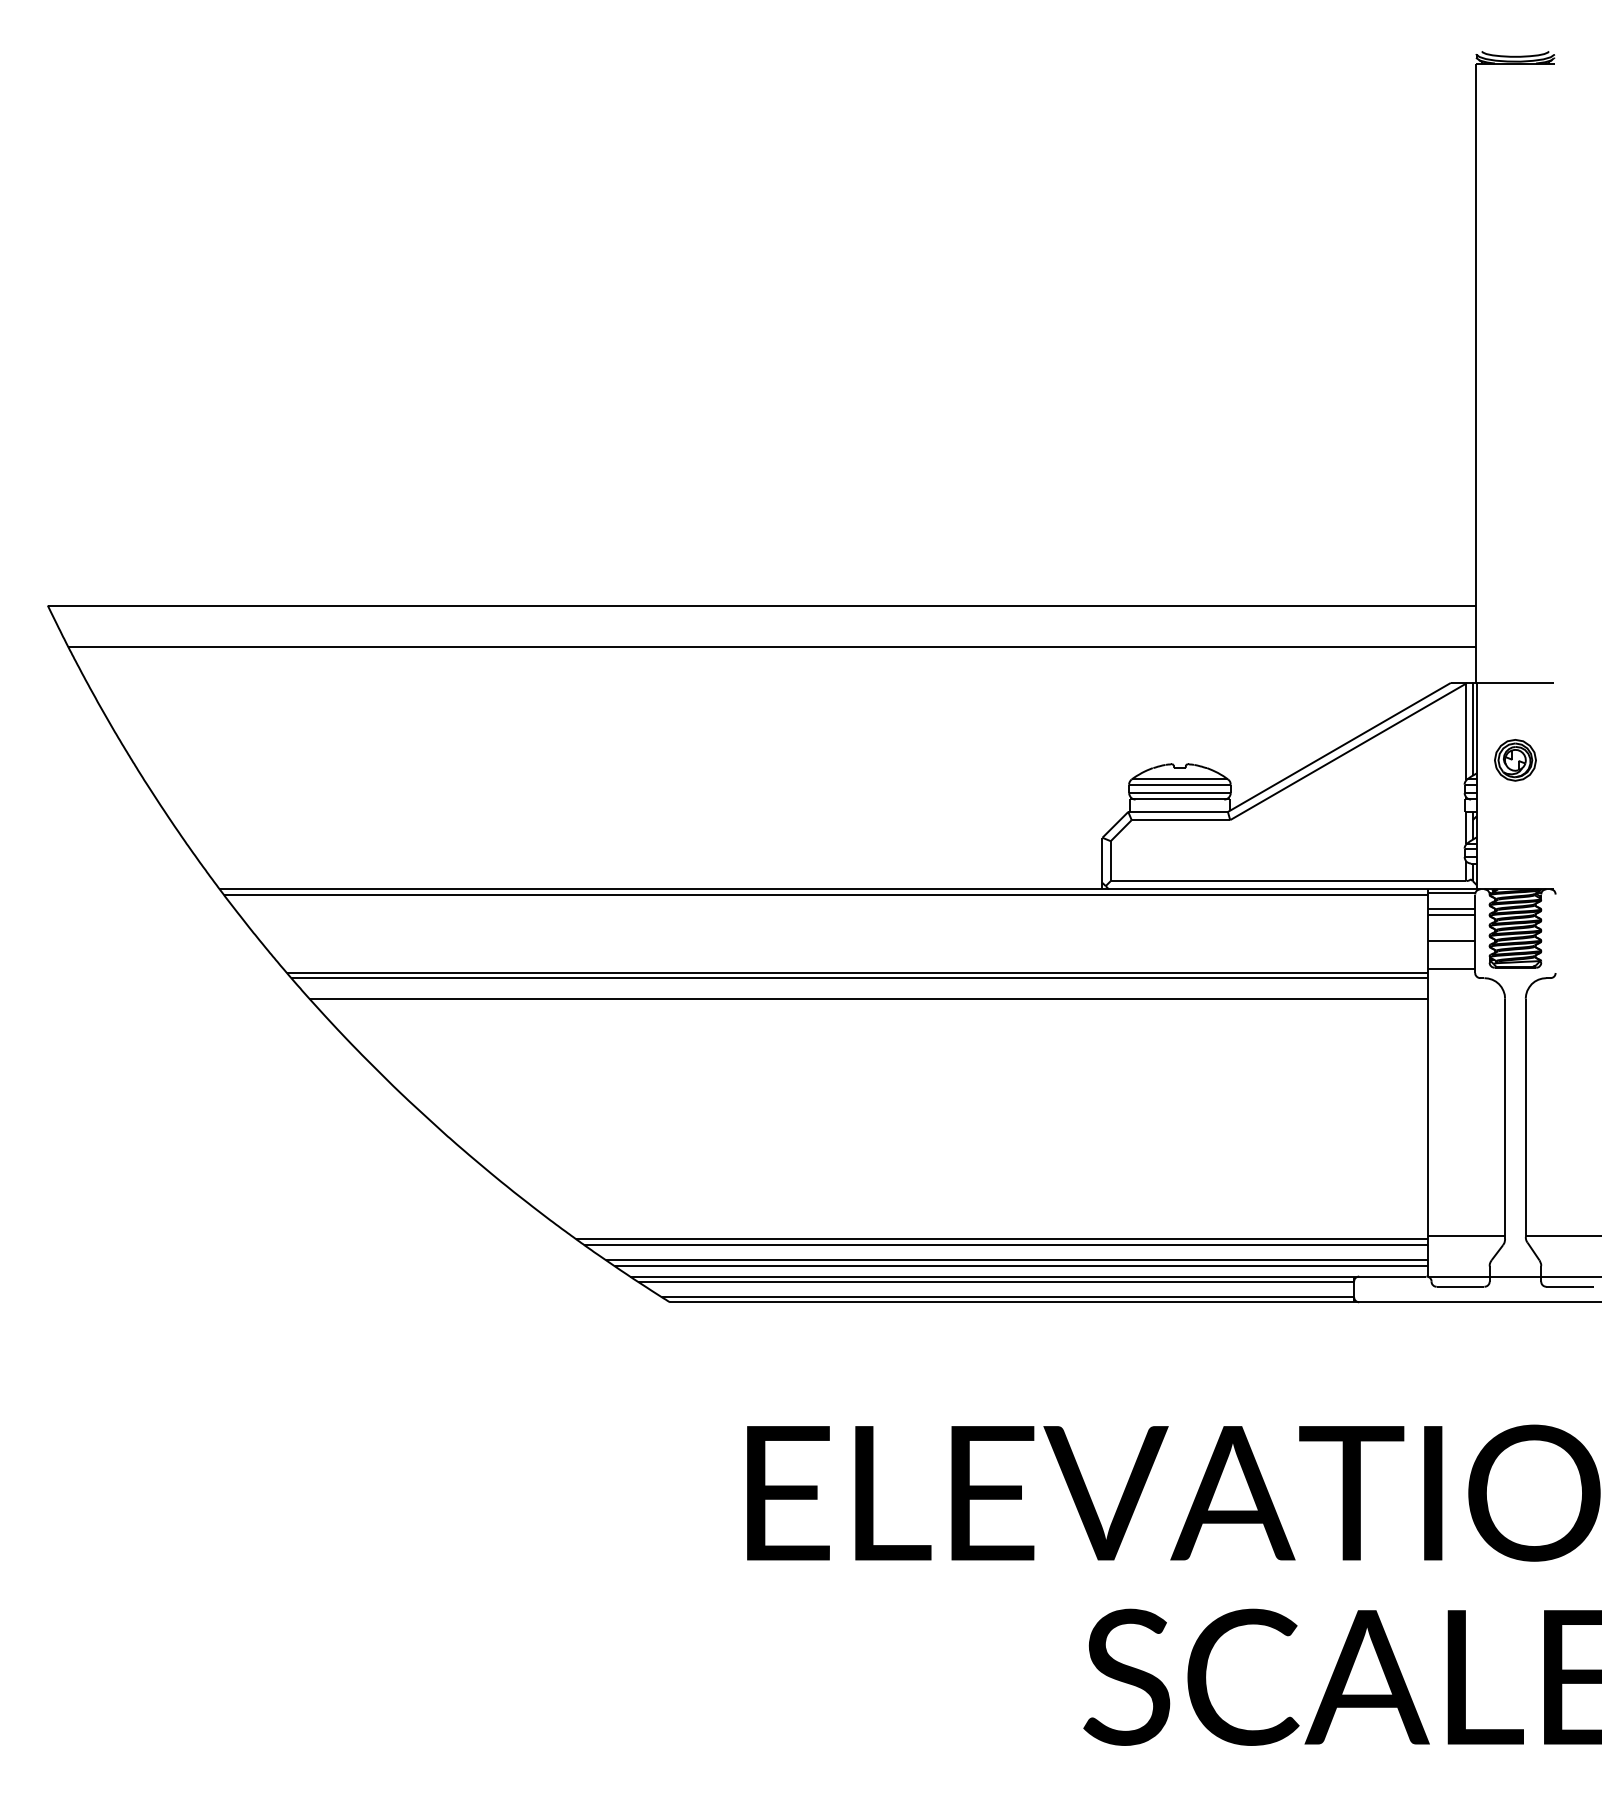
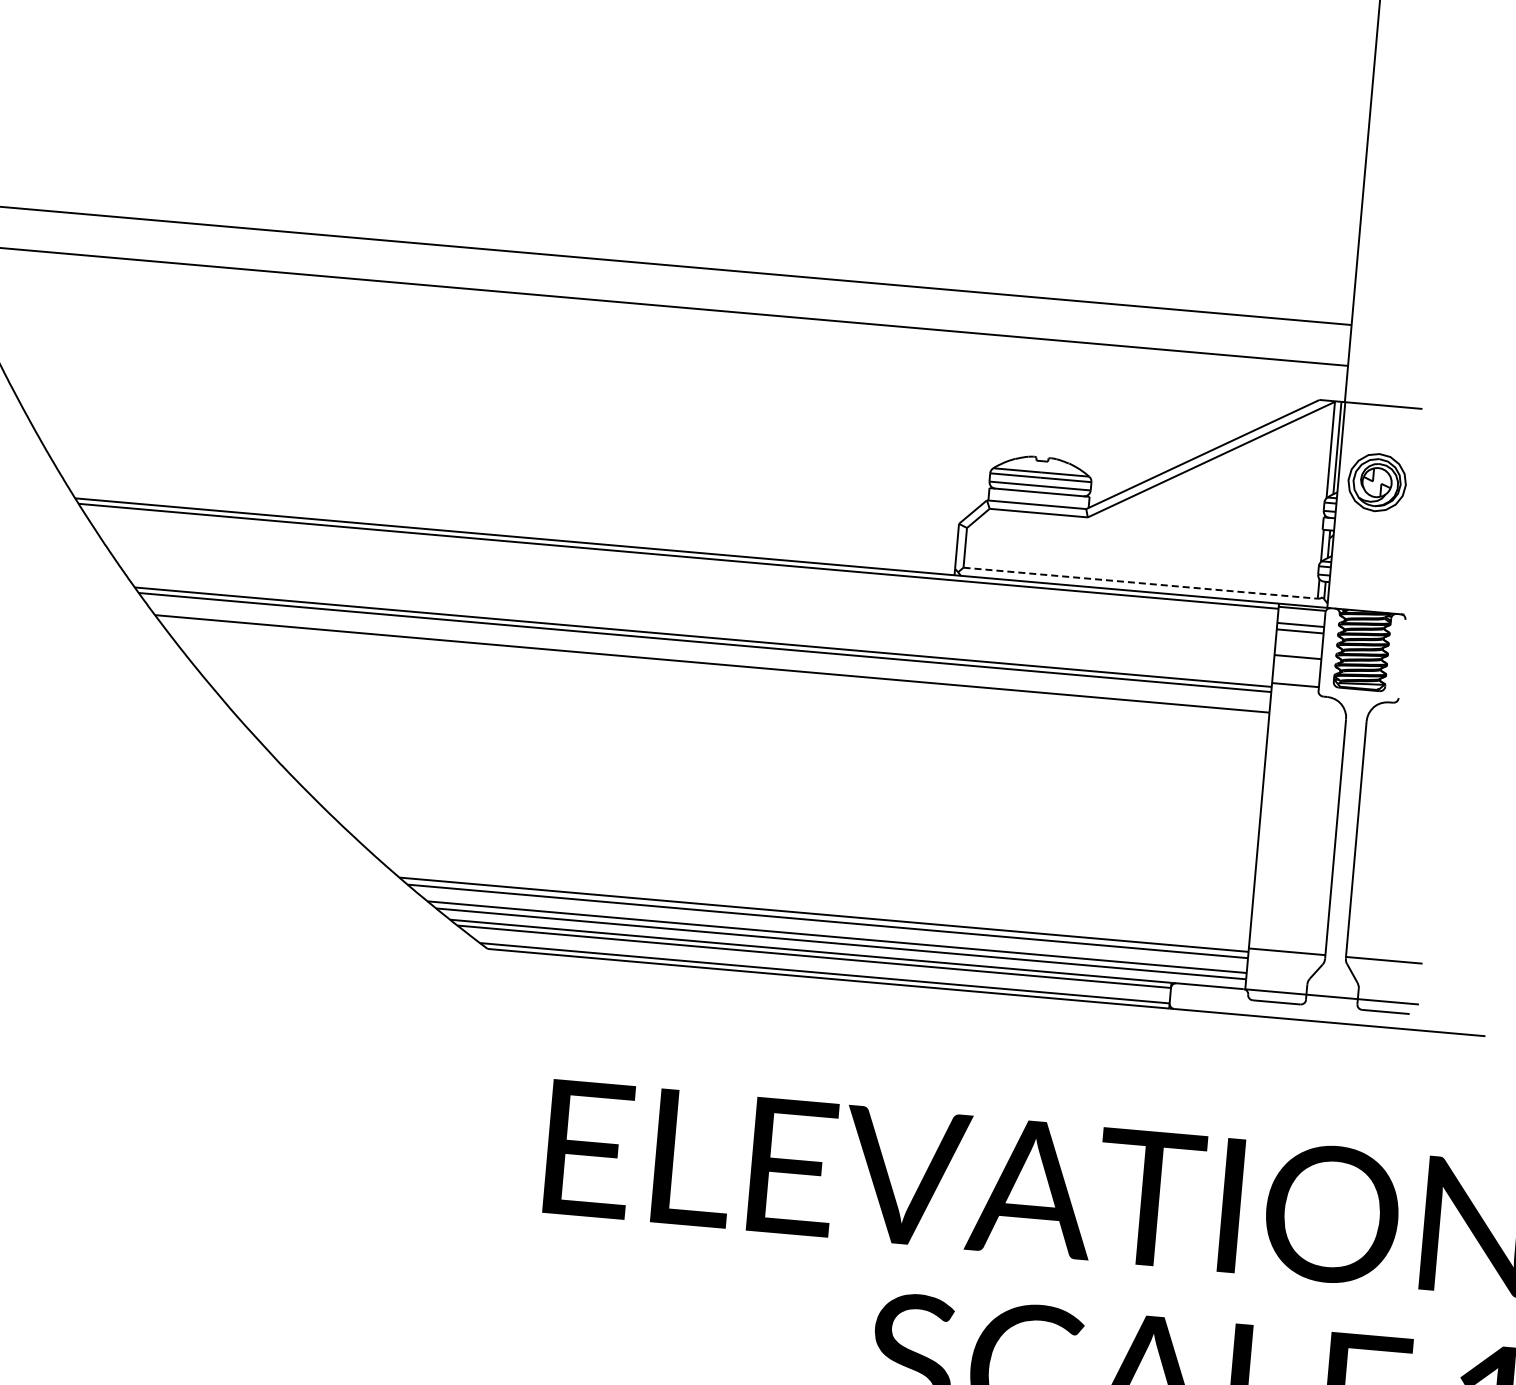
part: (1515, 760) -> (1377, 482), size x1.4
line: (1288, 881) -> (1140, 583), solid -> dashed

